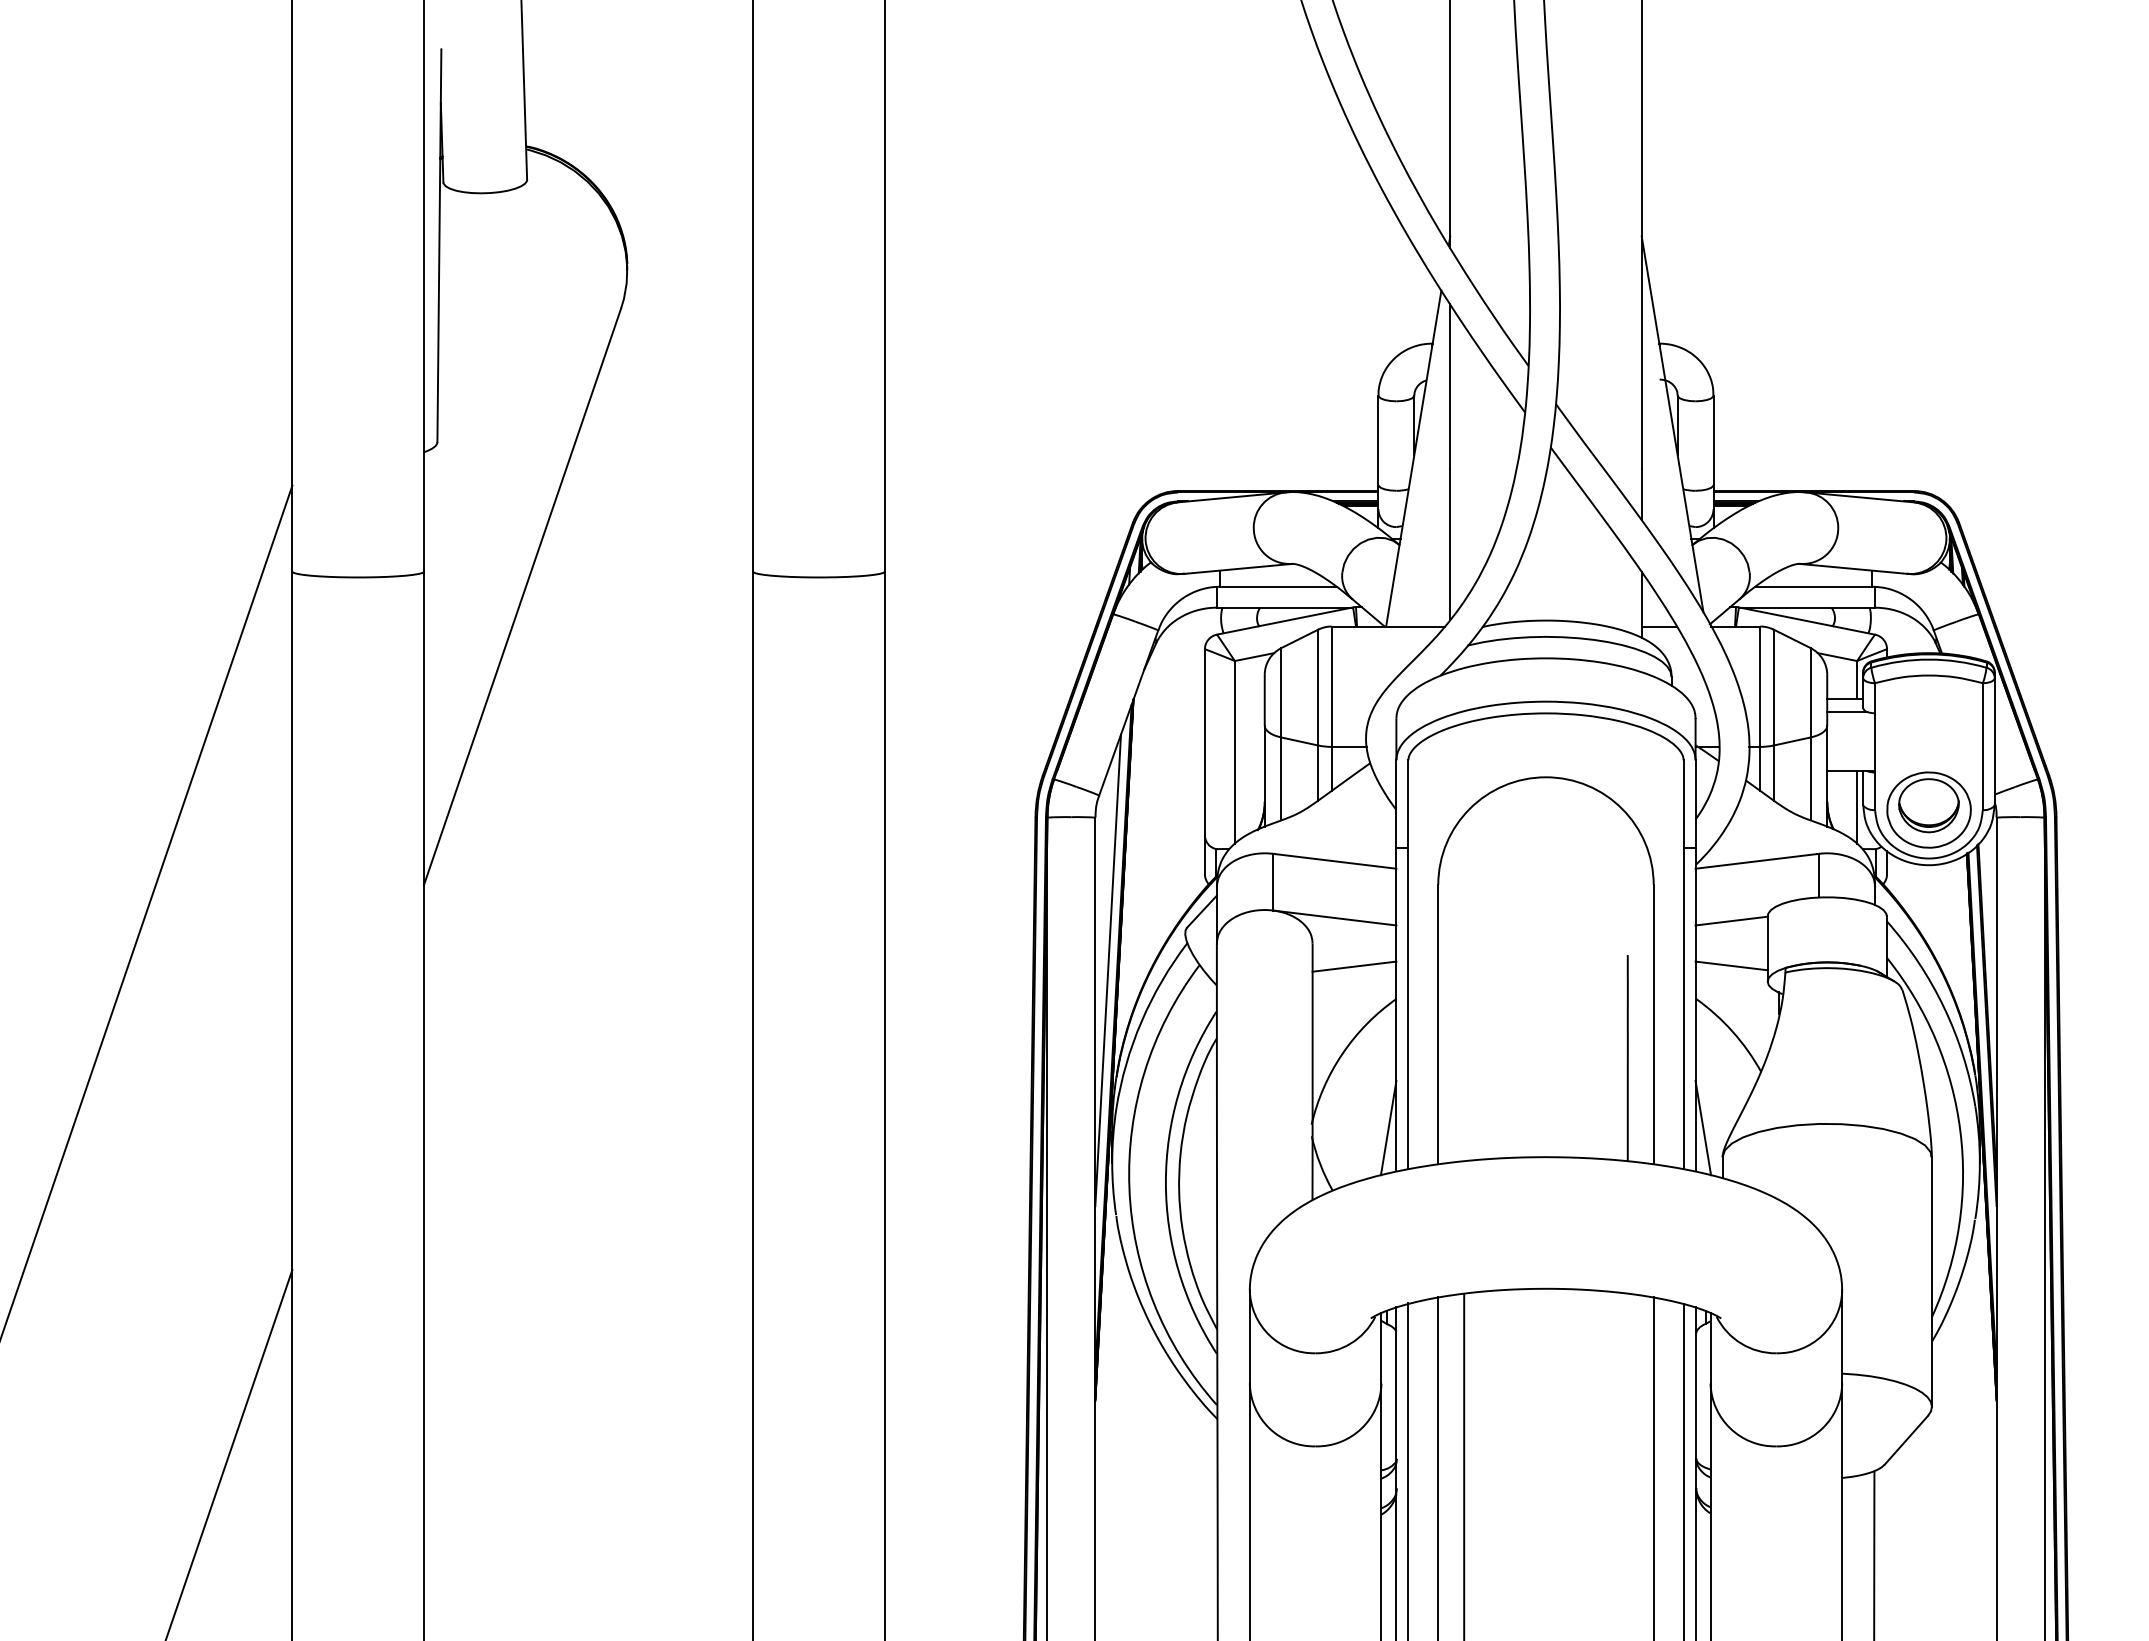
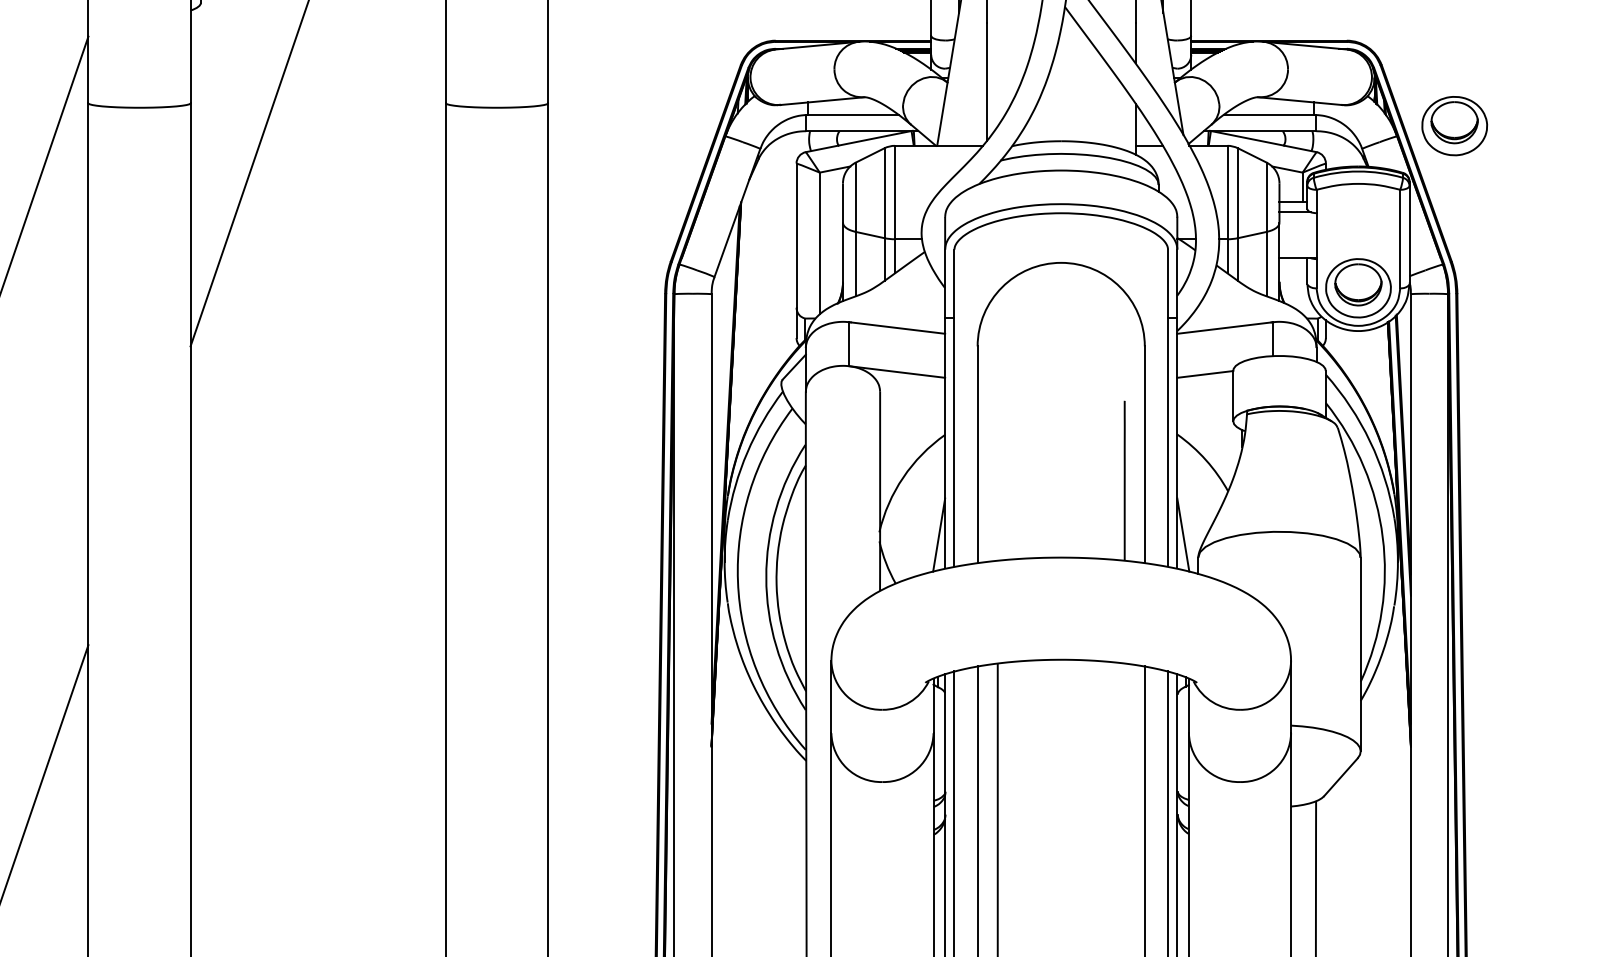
part: (2052, 600) -> (1454, 125), added
line: (1857, 807) -> (1302, 286), removed
line: (1731, 965) -> (1205, 408), removed
line: (1354, 966) -> (912, 409), removed
line: (1108, 970) -> (721, 412), removed

